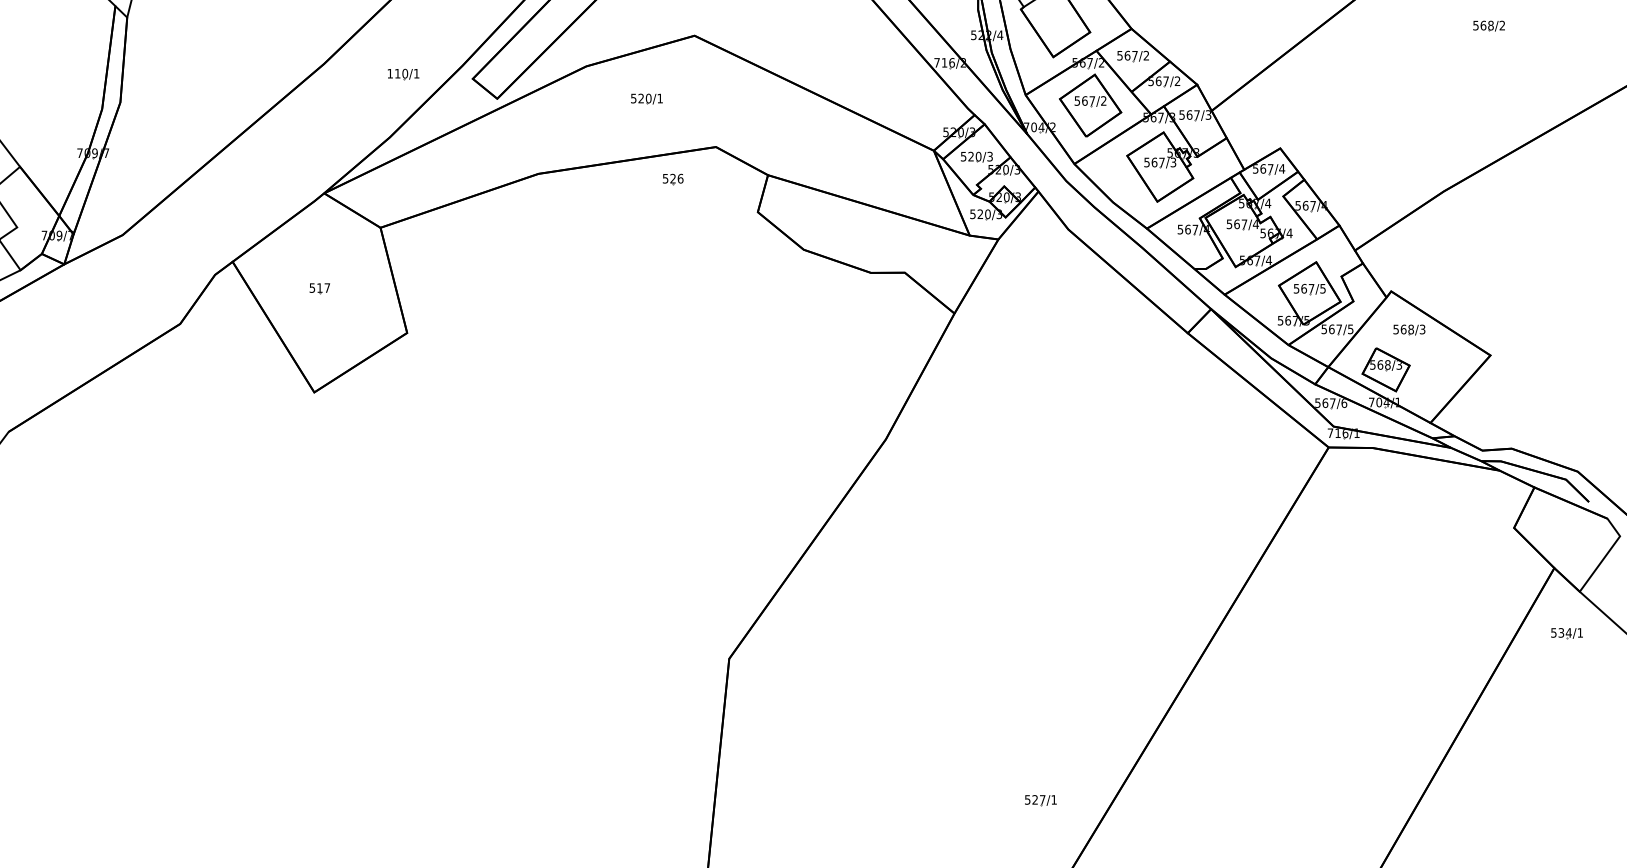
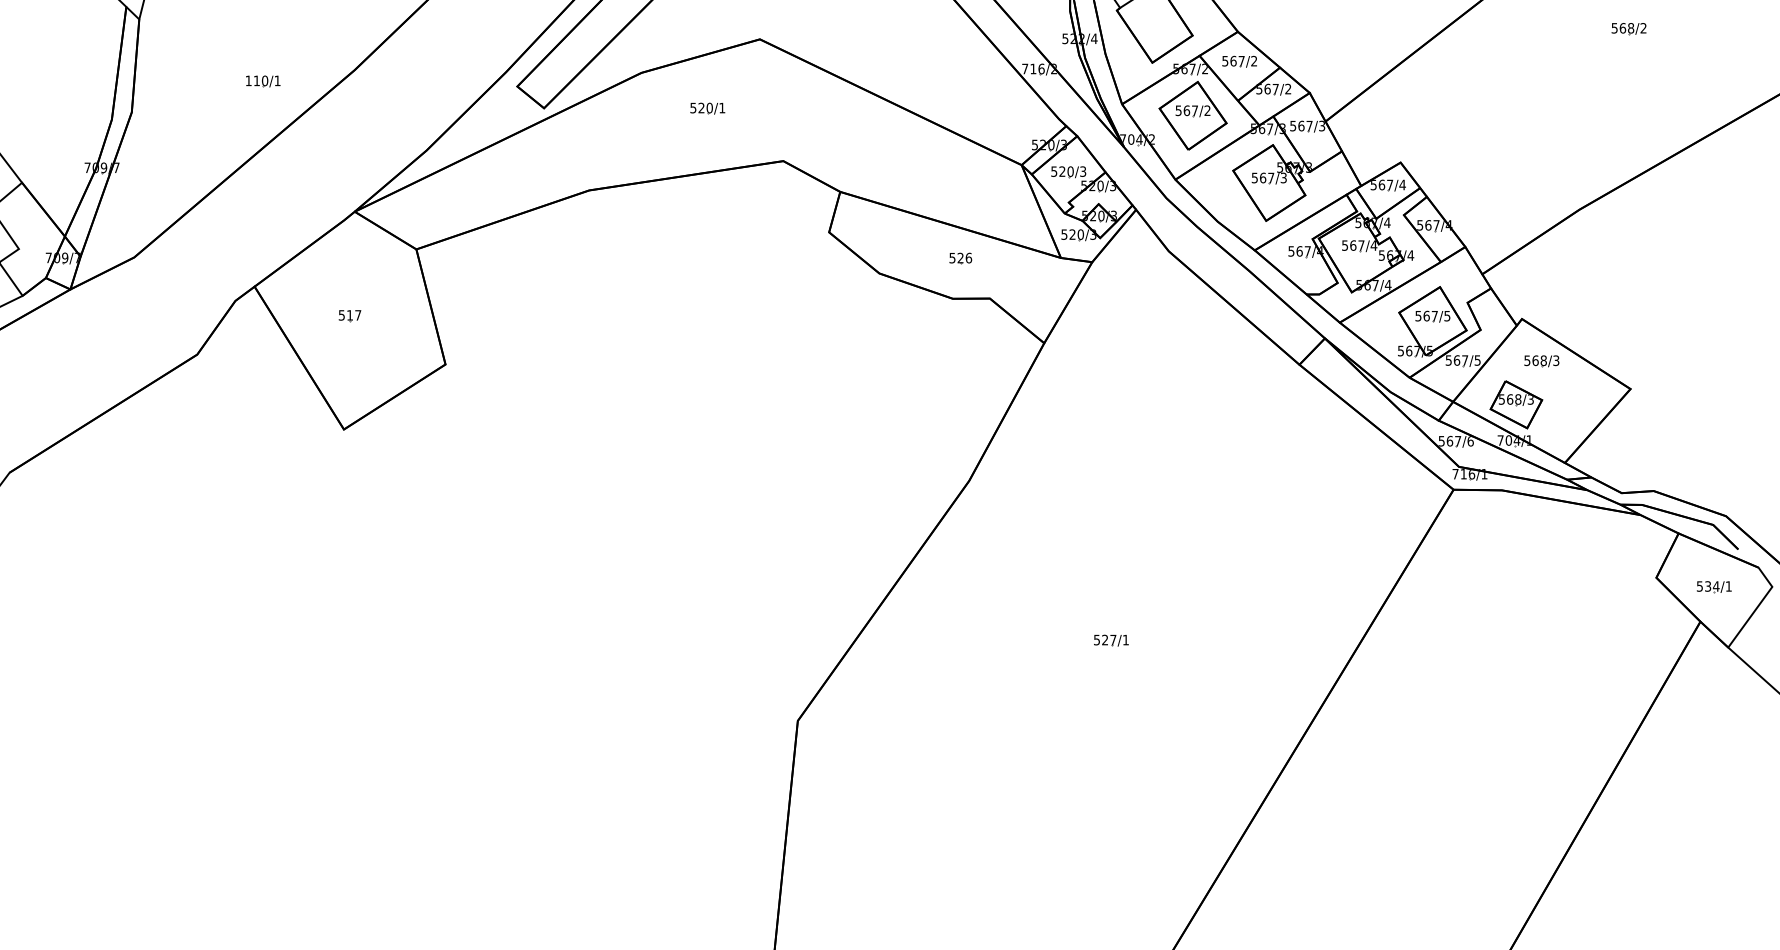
part: (403, 74) -> (263, 81), moved
part: (672, 179) -> (960, 258), moved
part: (1566, 633) -> (1713, 587), moved
part: (1040, 800) -> (1110, 640), moved

